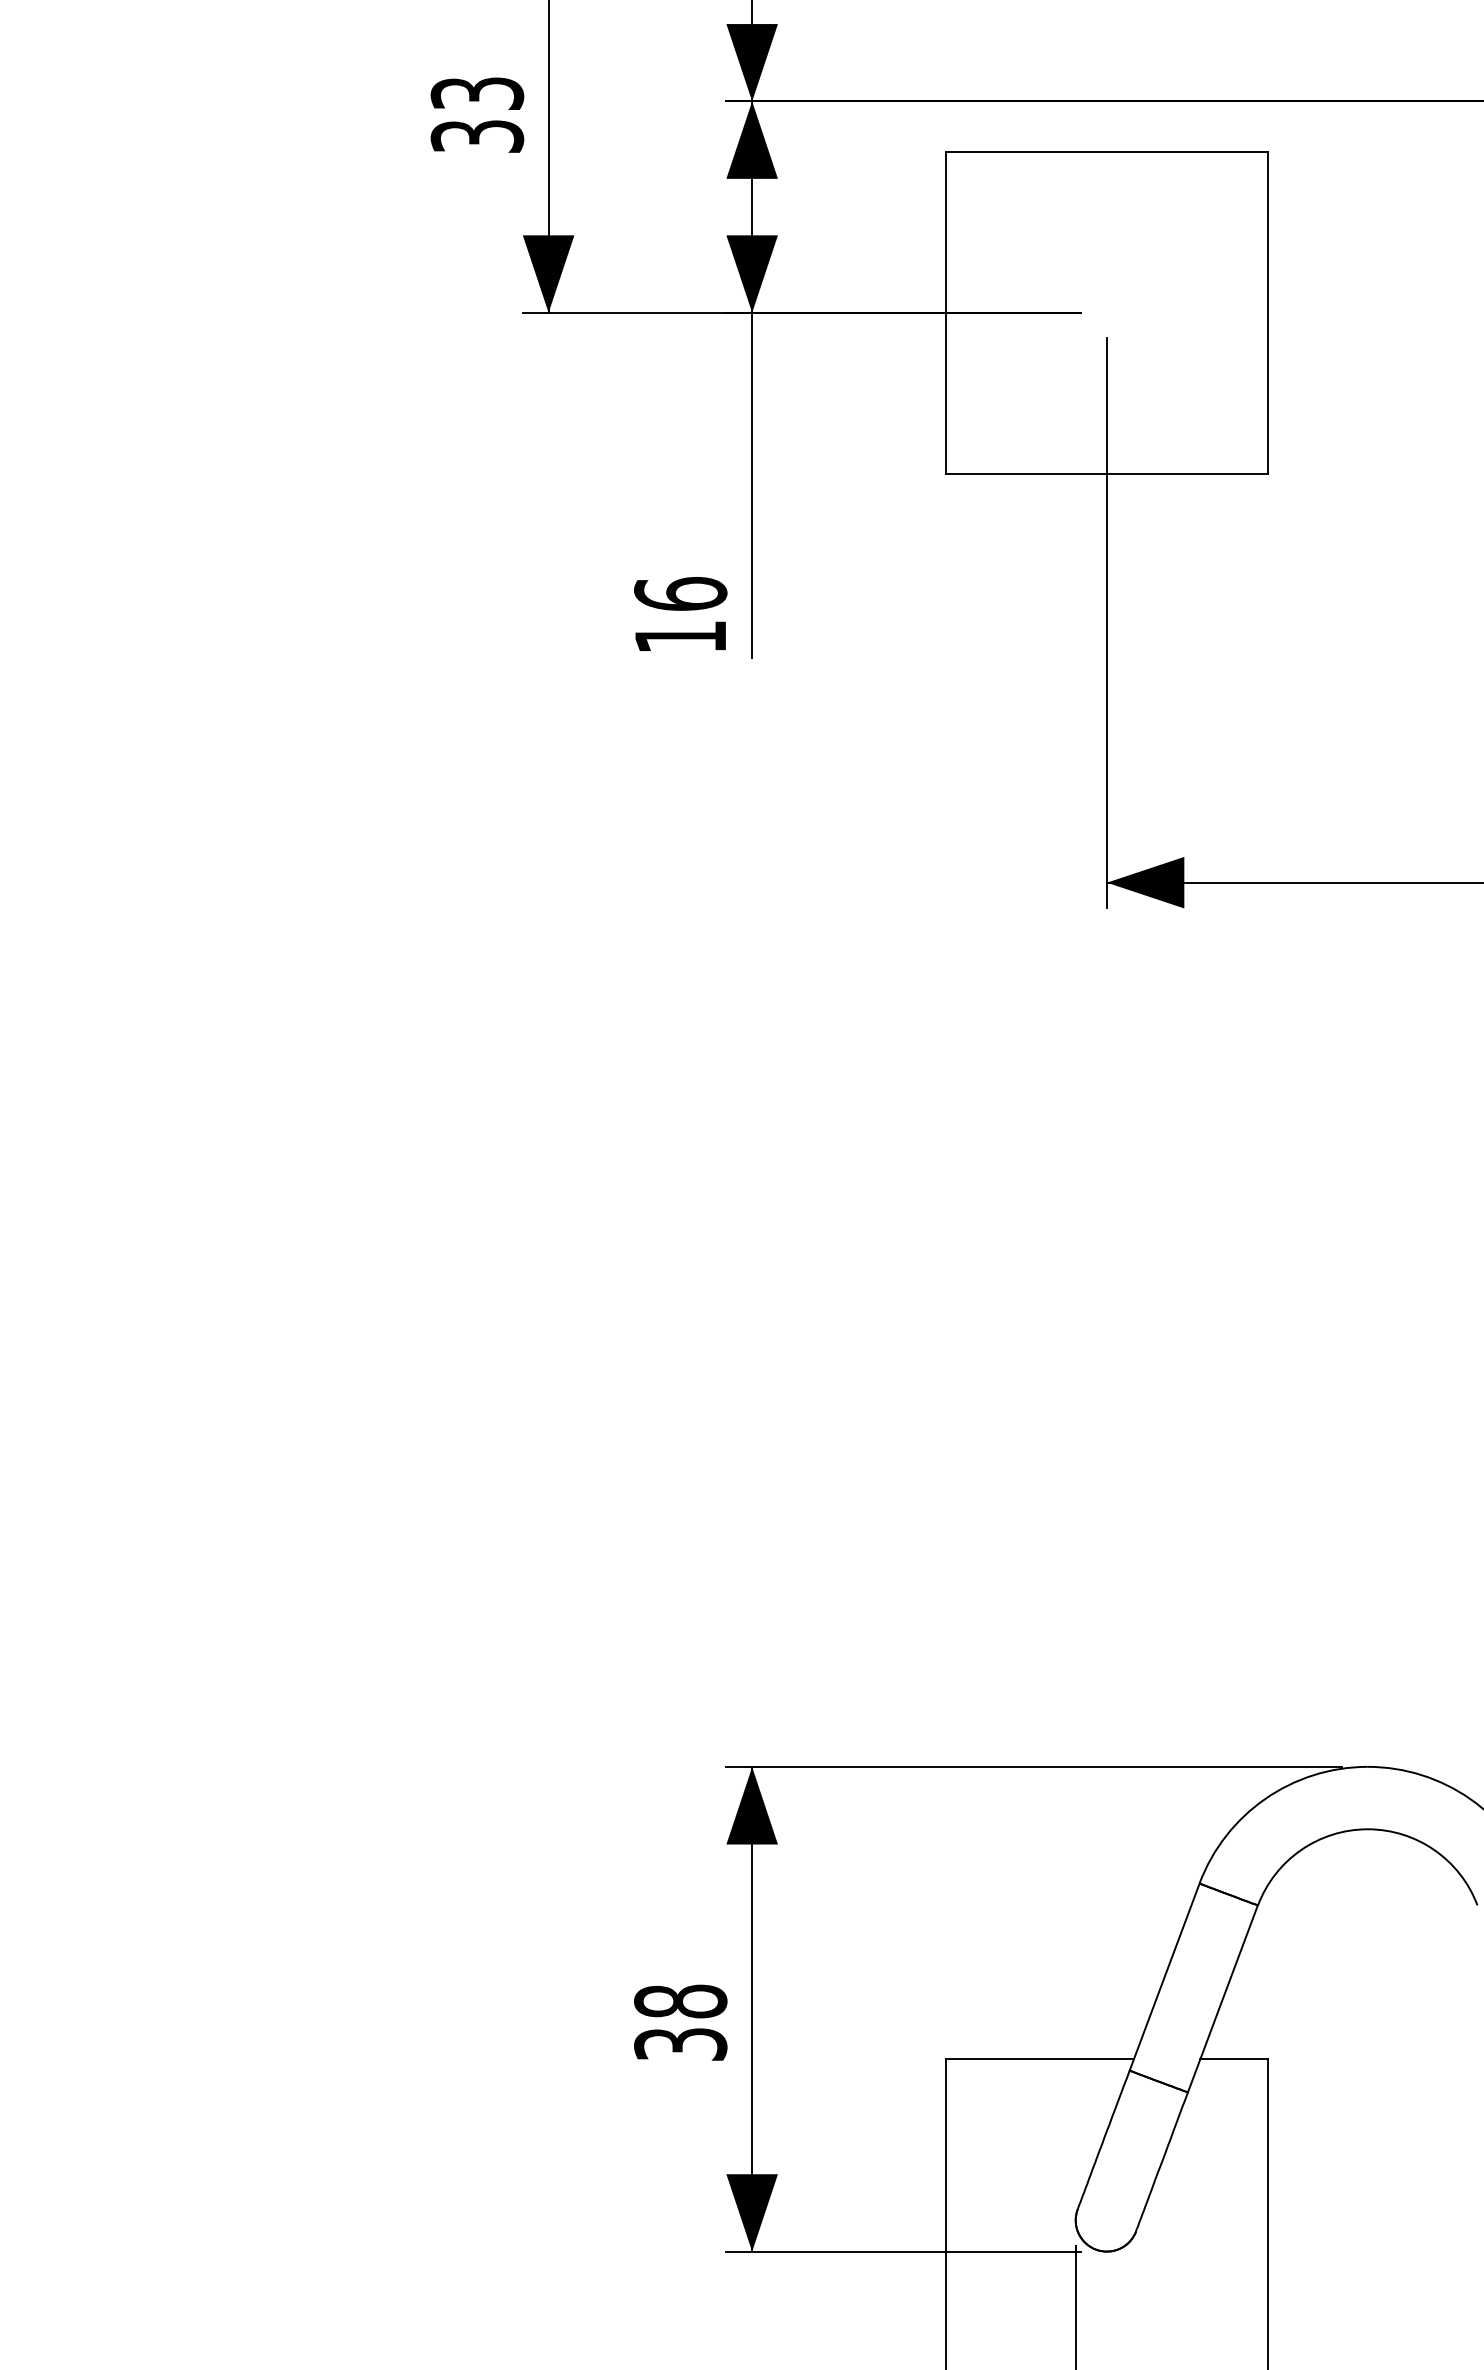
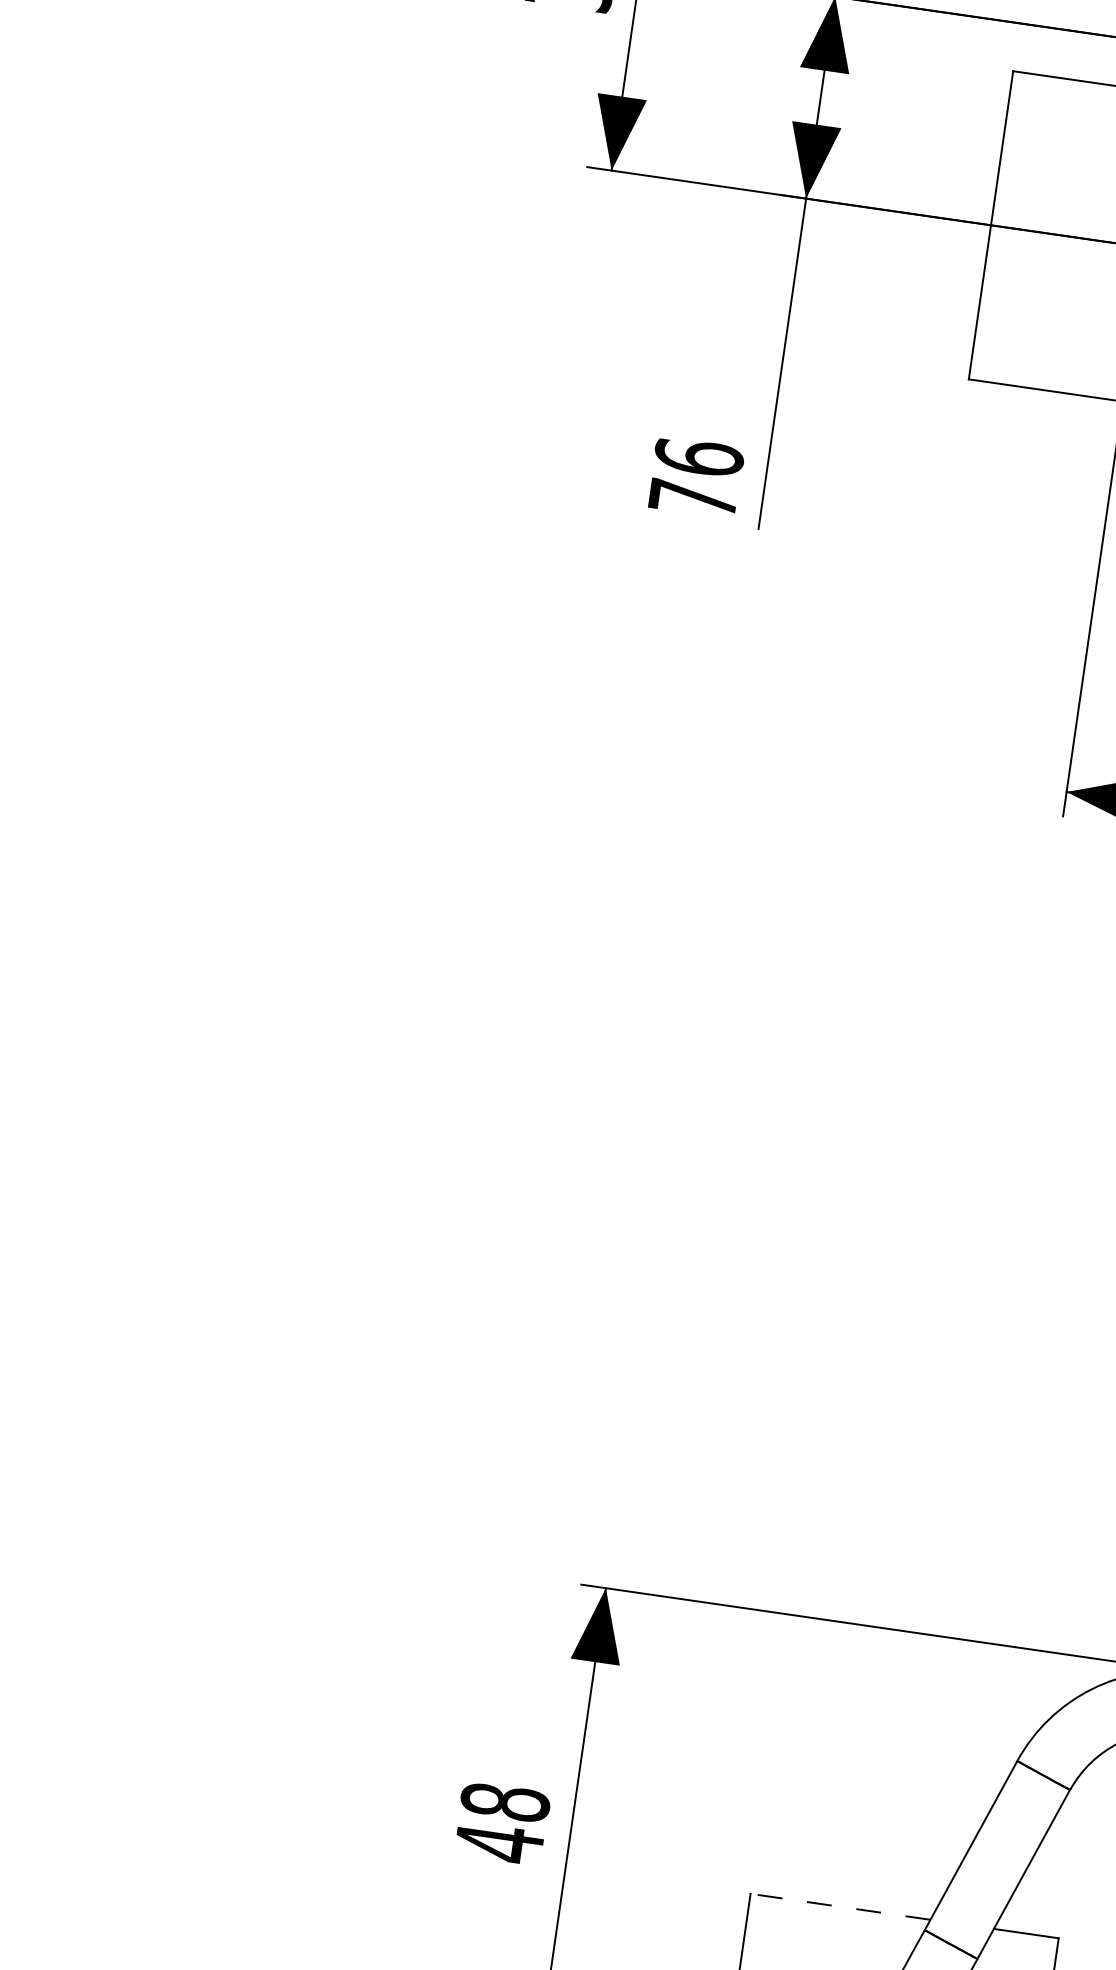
text: (680, 636) -> (693, 498), 16 -> 76
text: (680, 2044) -> (499, 1843), 38 -> 48
line: (1039, 2059) -> (840, 1907), solid -> dashed

